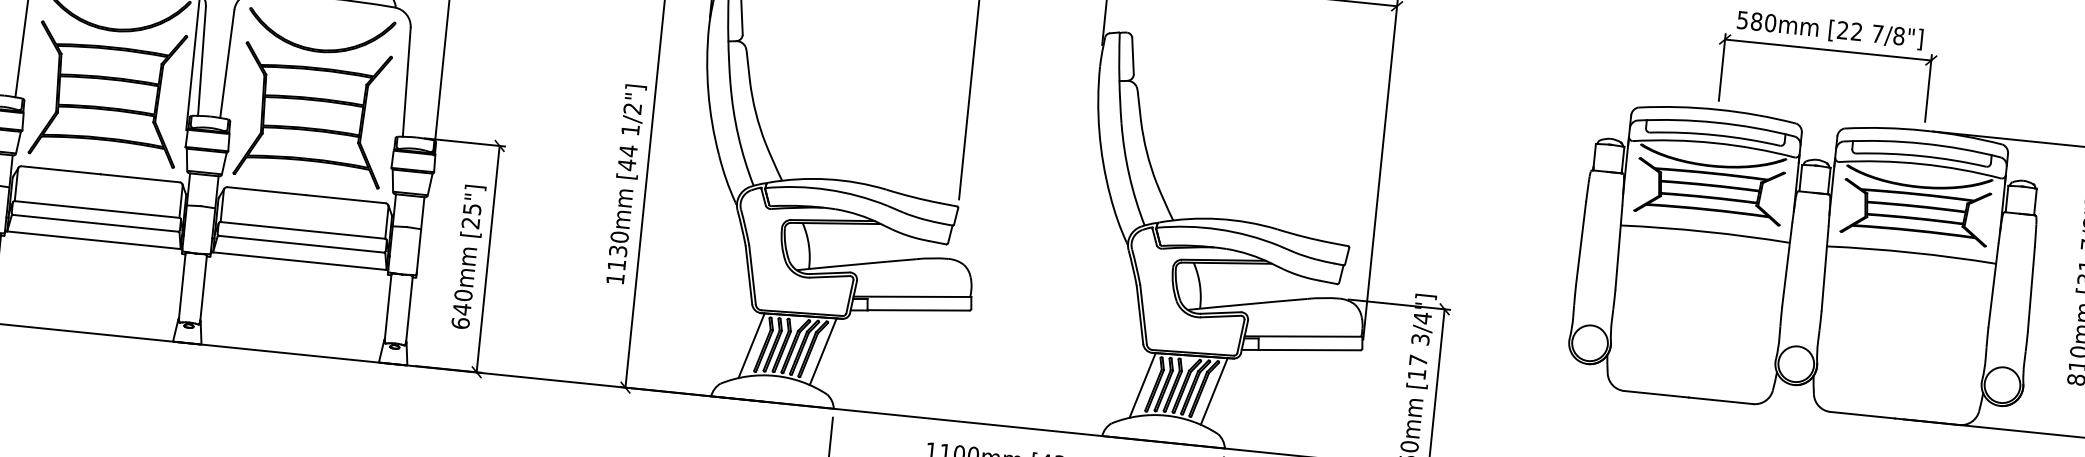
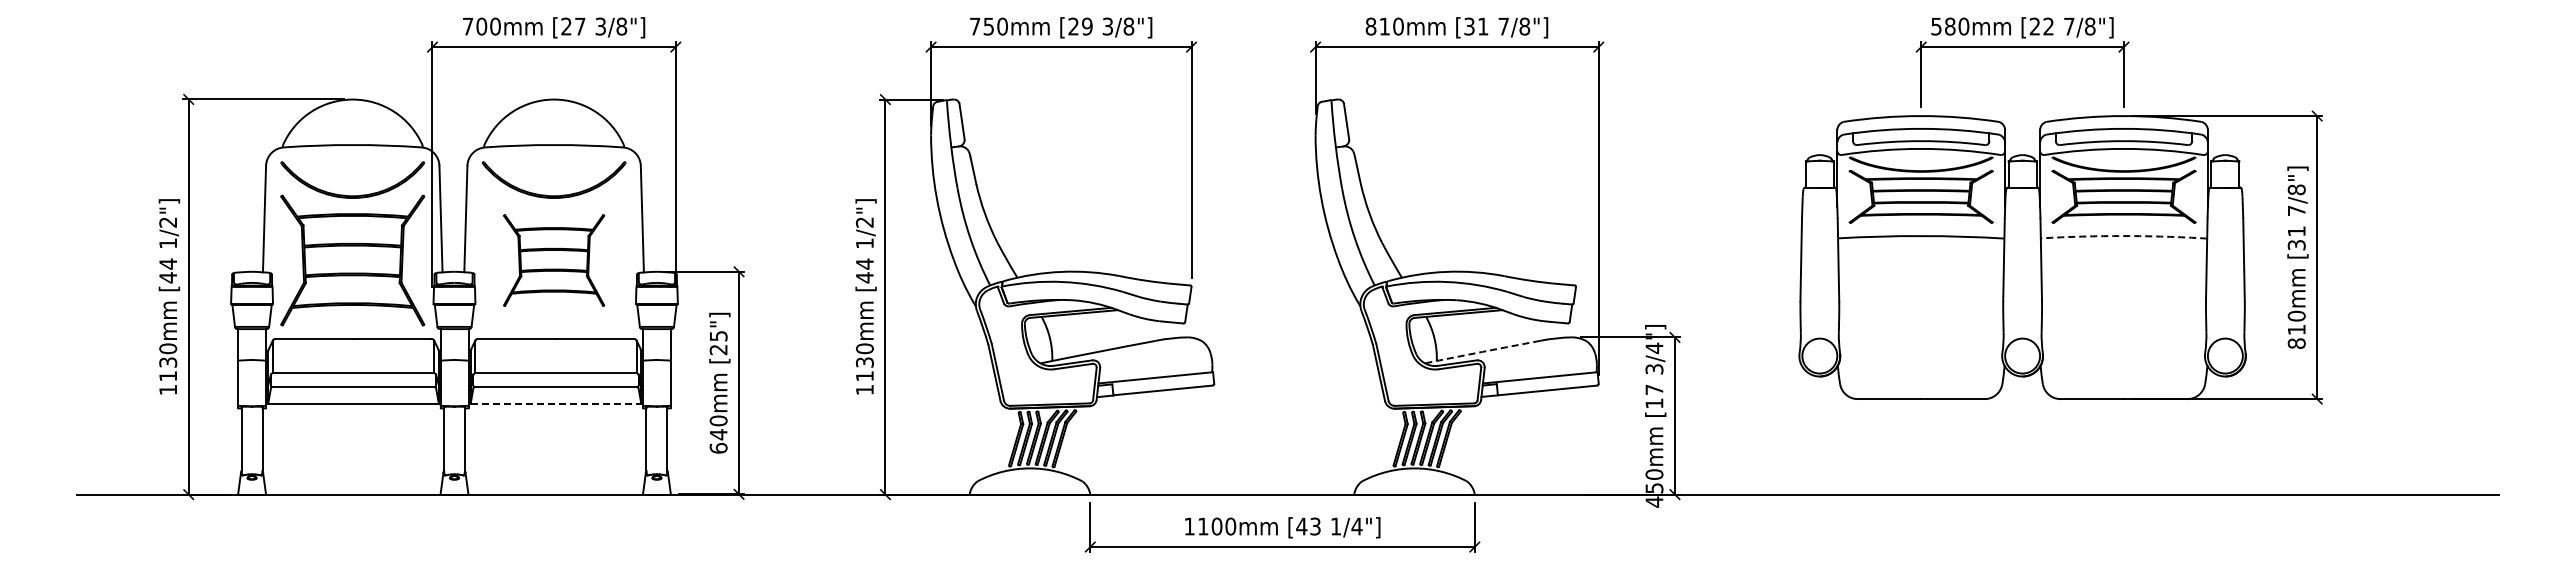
part: (312, 115) -> (553, 260), size x0.7
arc: (1912, 253) -> (2124, 236), solid -> dashed
line: (300, 261) -> (556, 403), solid -> dashed
arc: (1247, 303) -> (1482, 351), solid -> dashed
line: (751, 345) -> (1003, 441), removed
line: (823, 351) -> (1074, 439), removed
line: (1142, 385) -> (1388, 441), removed
line: (1213, 390) -> (1458, 439), removed

